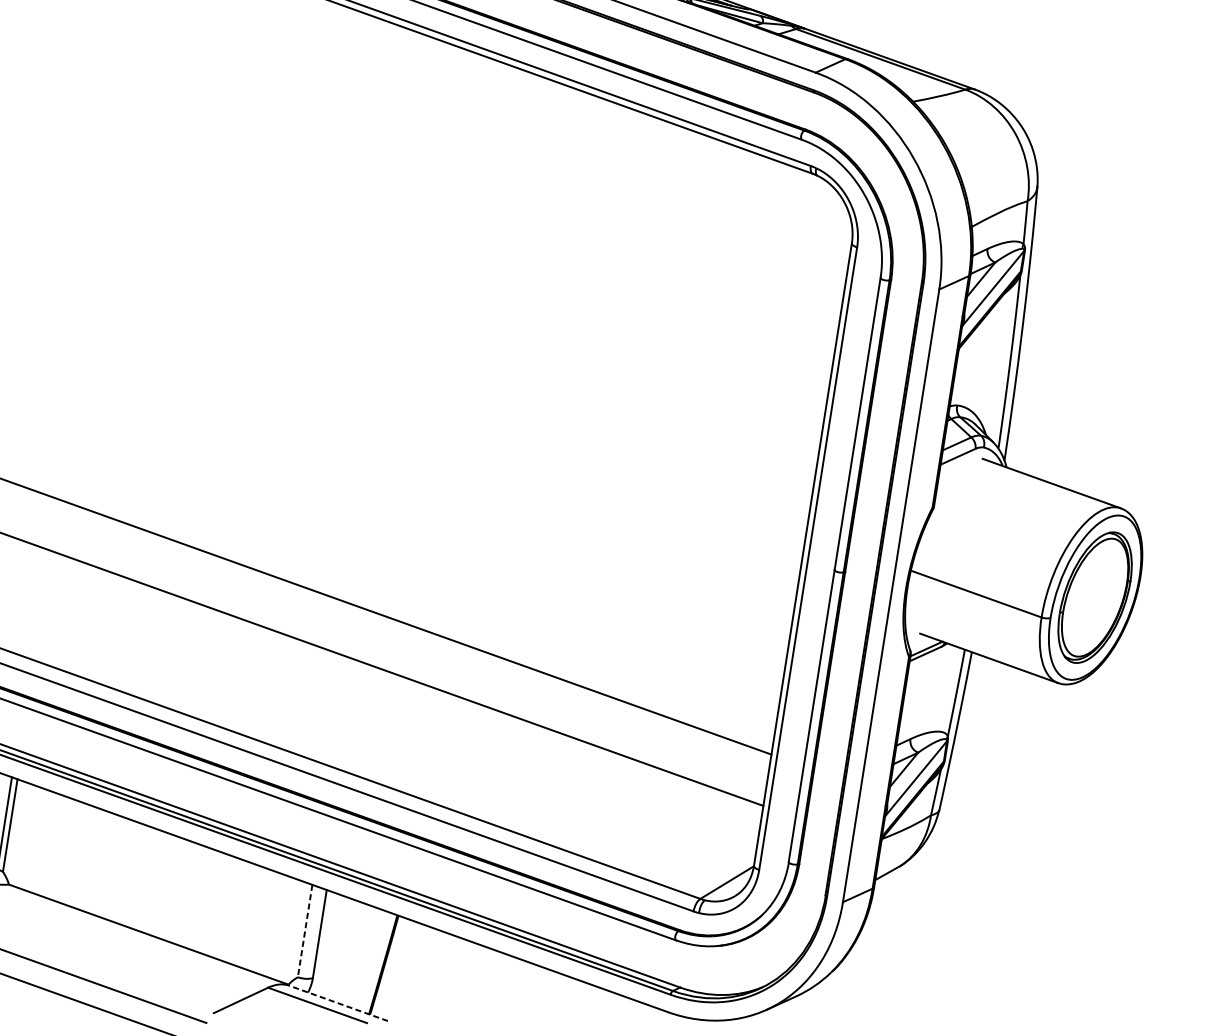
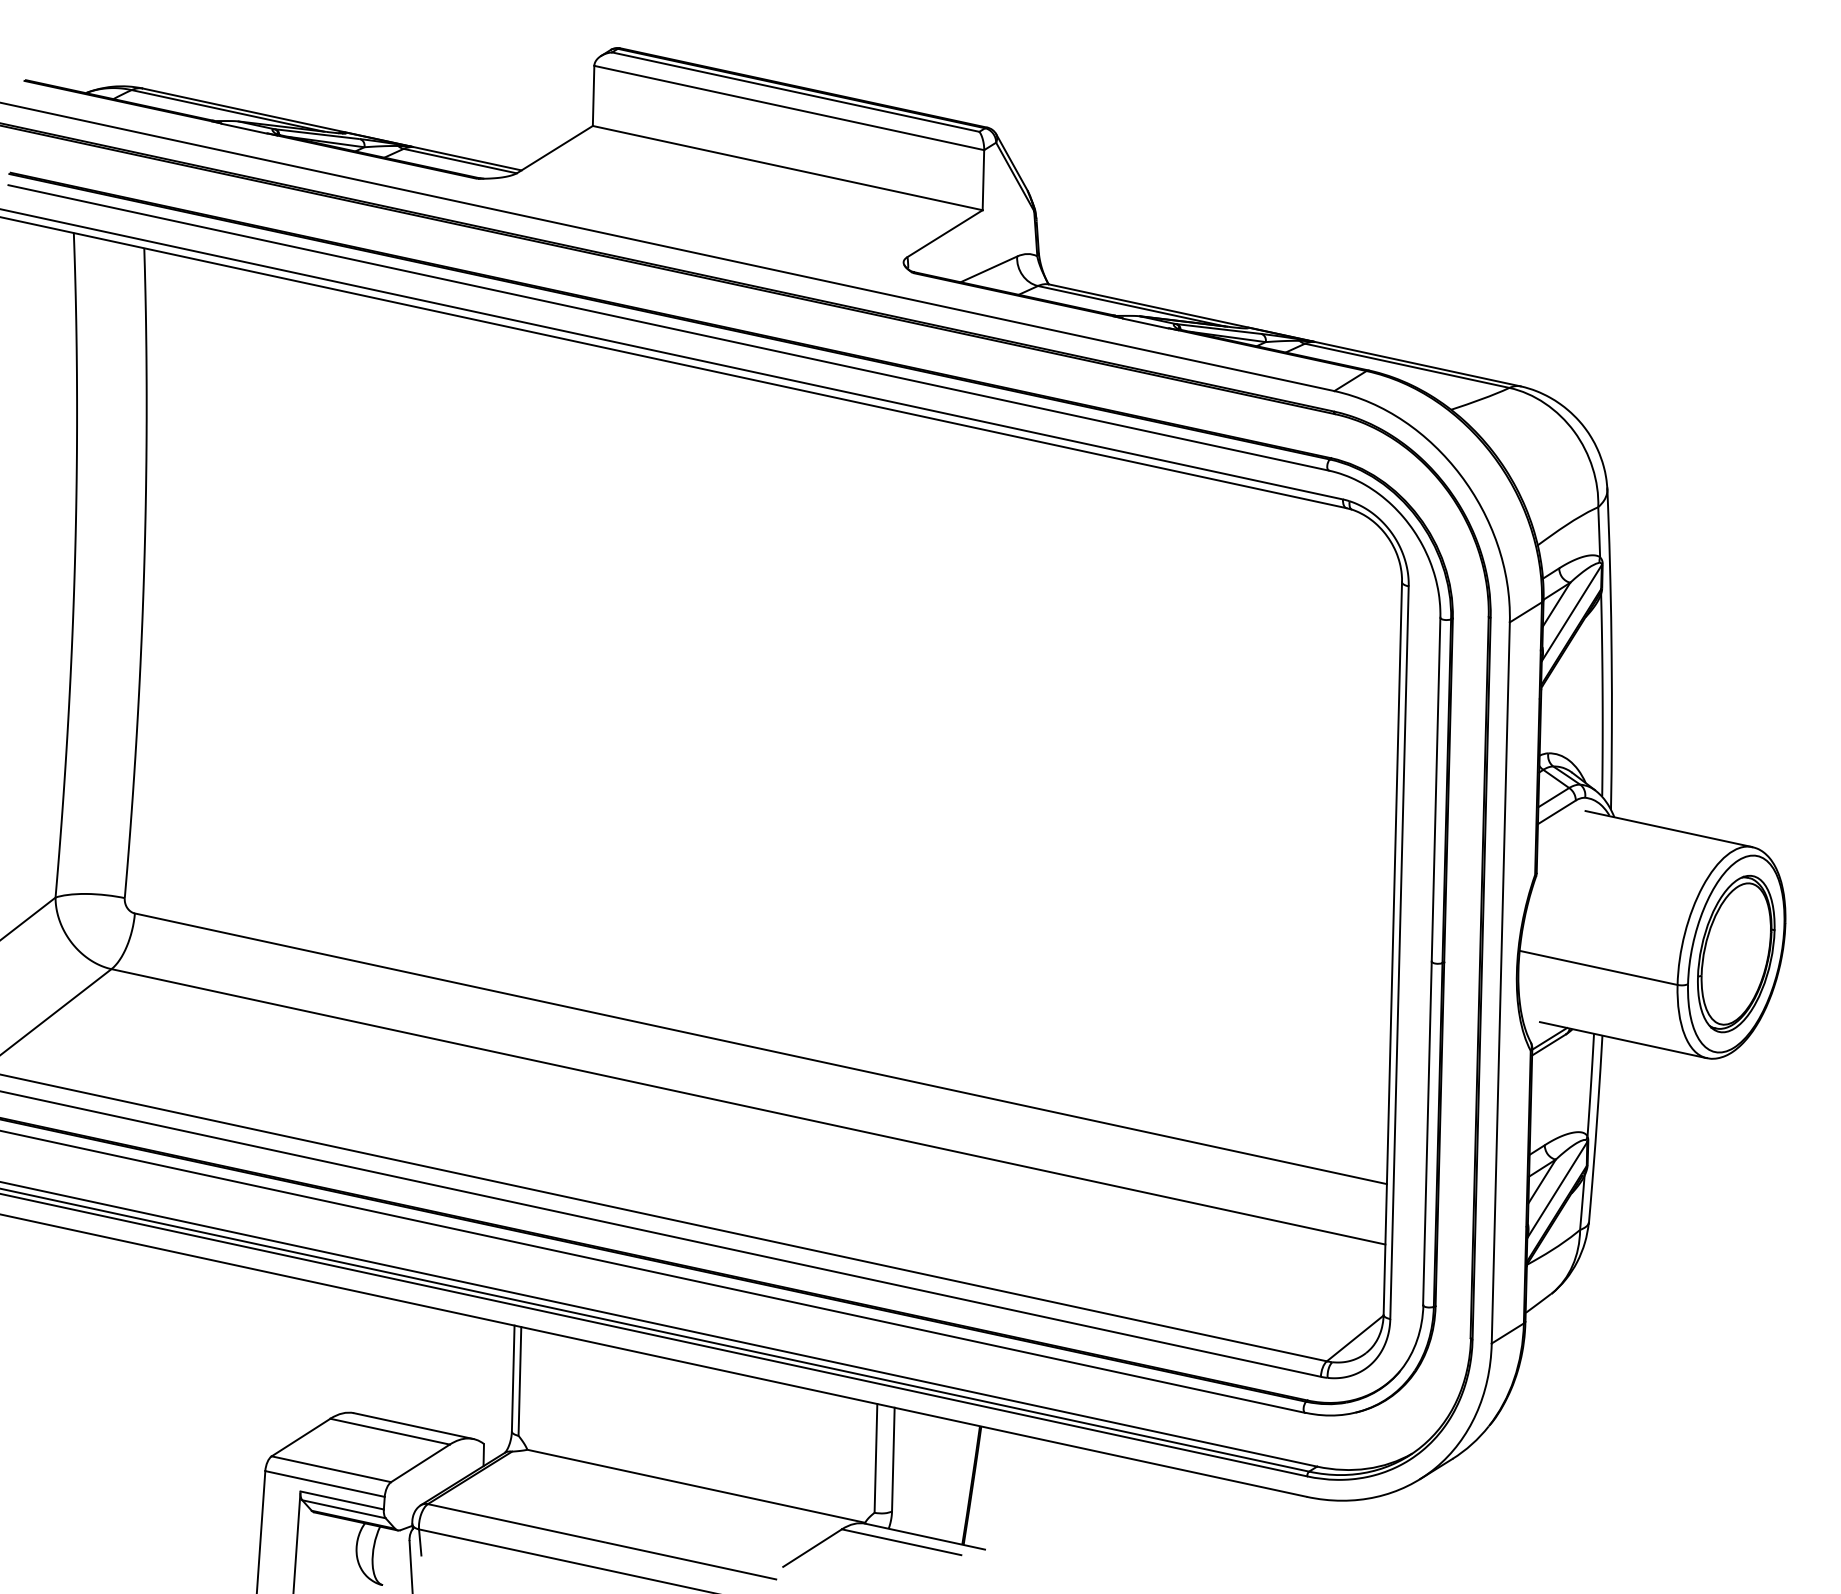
line: (304, 931) -> (875, 1458), dashed -> solid
line: (337, 1003) -> (924, 1536), dashed -> solid

